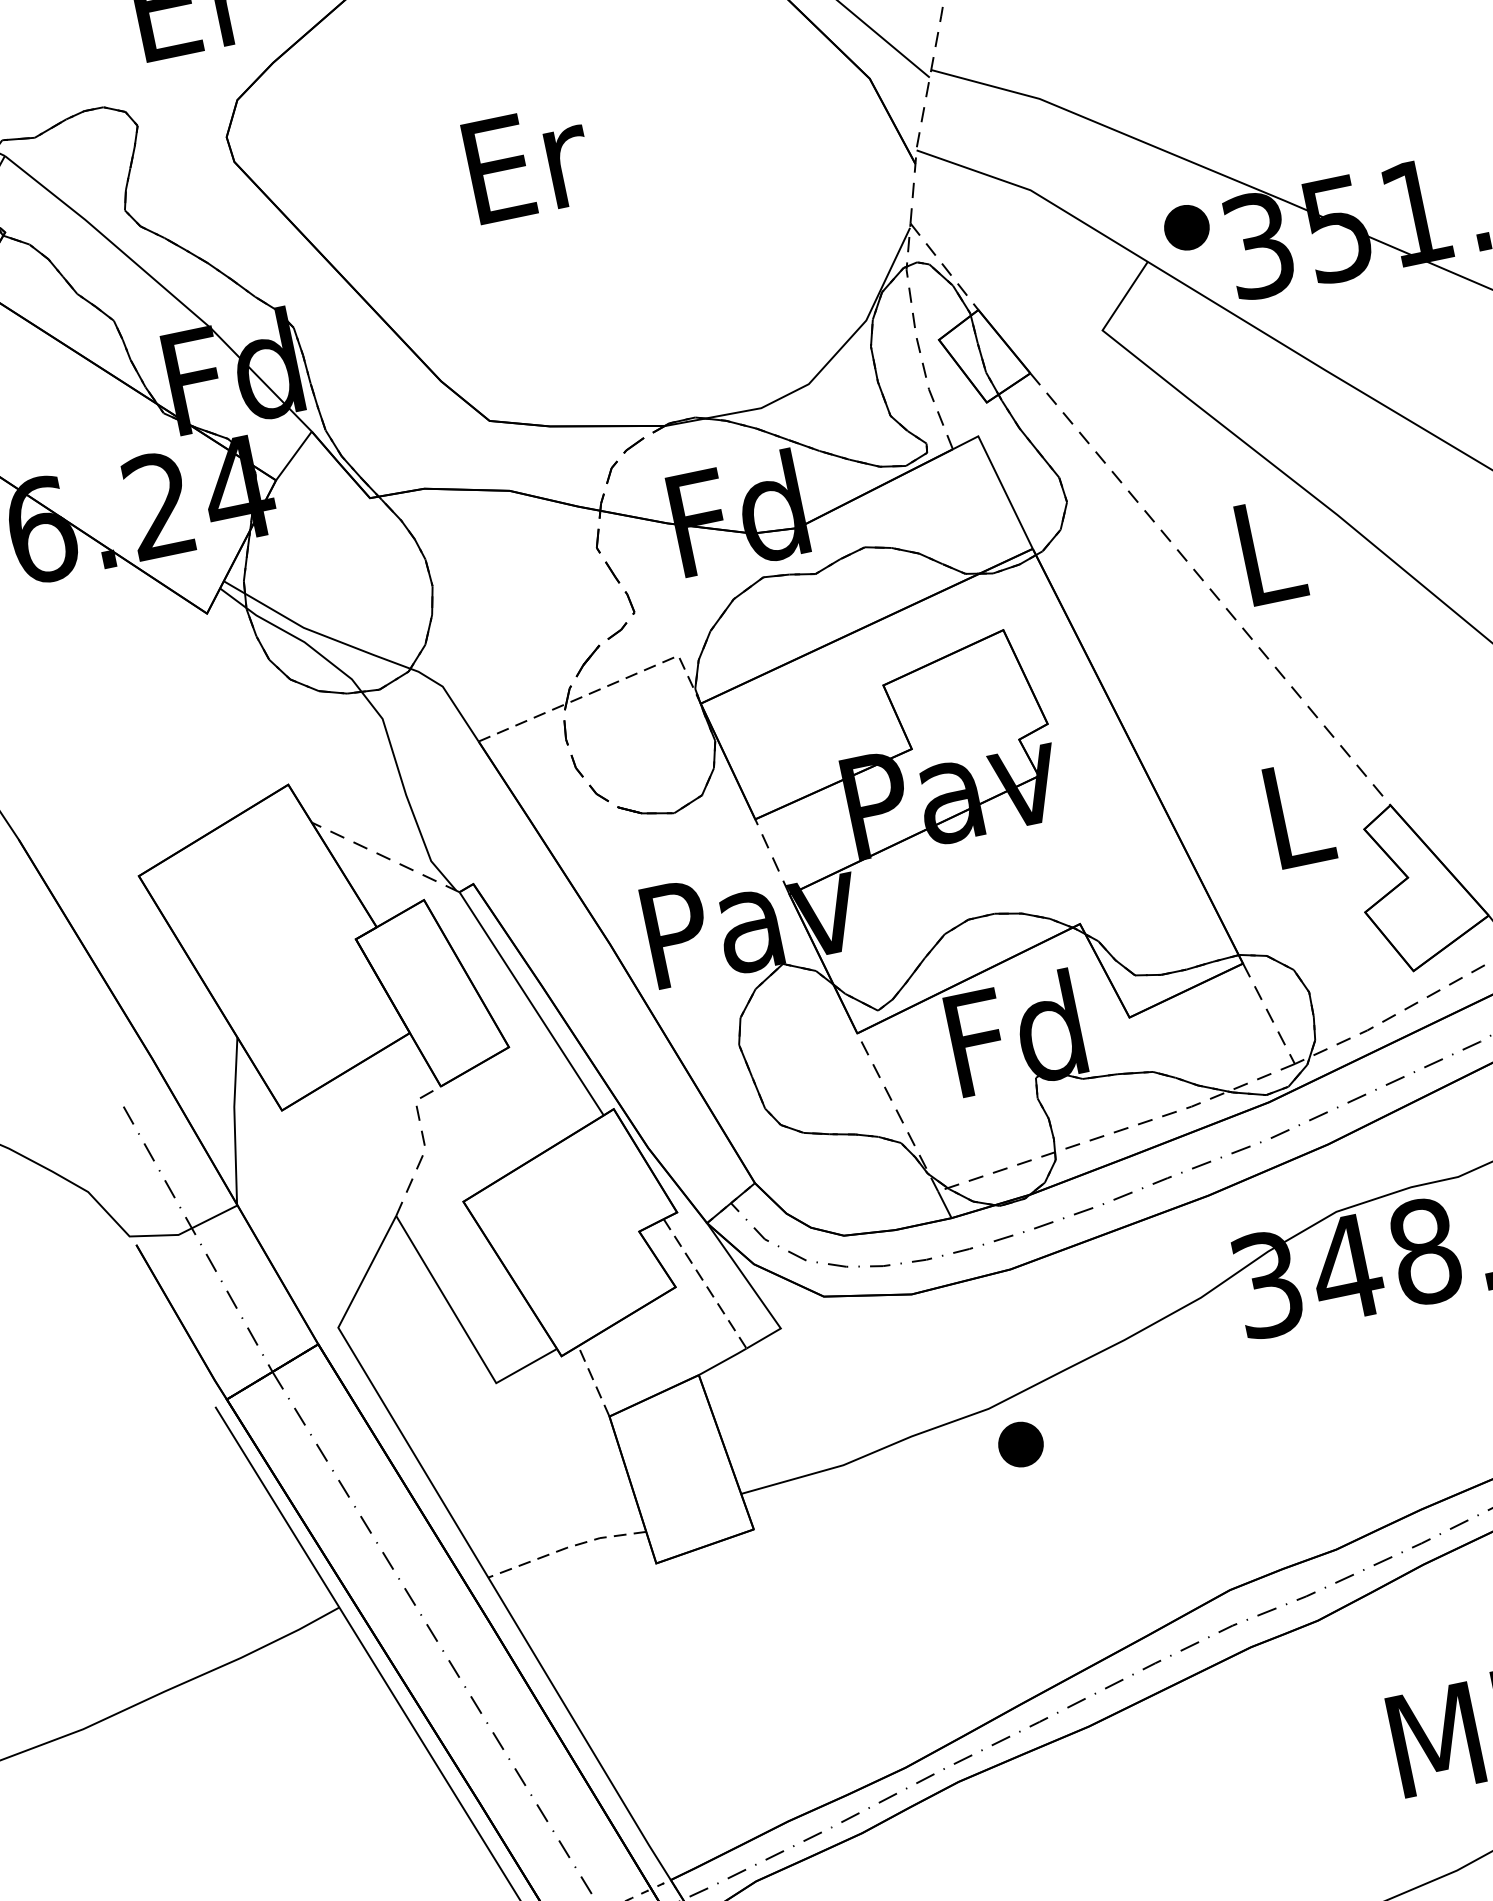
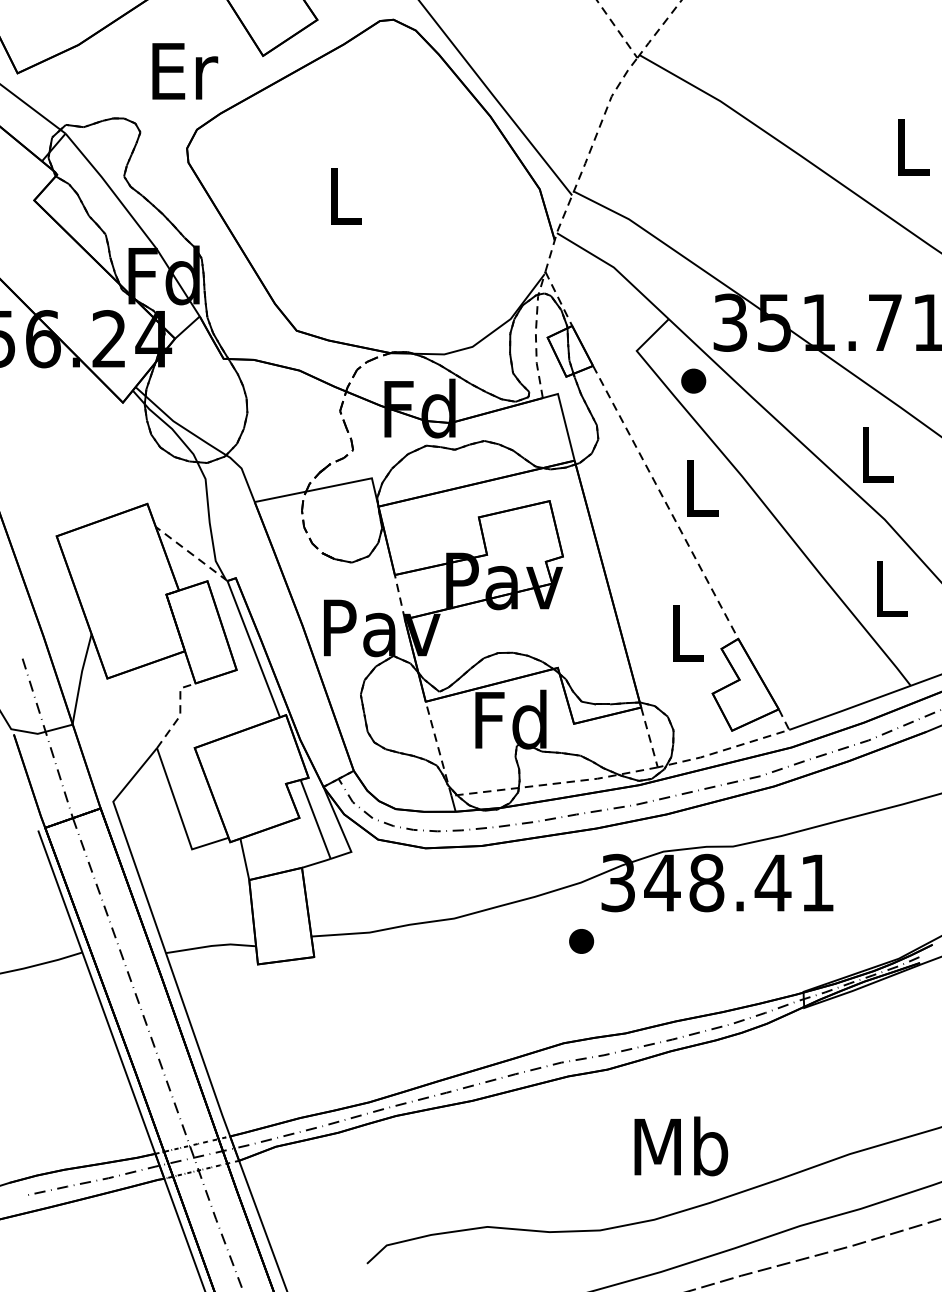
text: (528, 163) -> (346, 196), Er -> L
part: (1186, 226) -> (693, 380), moved
line: (604, 688) -> (328, 487), dashed -> solid
line: (704, 1284) -> (315, 819), dashed -> solid
line: (592, 1379) -> (244, 858), dashed -> solid
part: (1020, 1444) -> (581, 941), moved
line: (566, 1547) -> (211, 945), dashed -> solid

